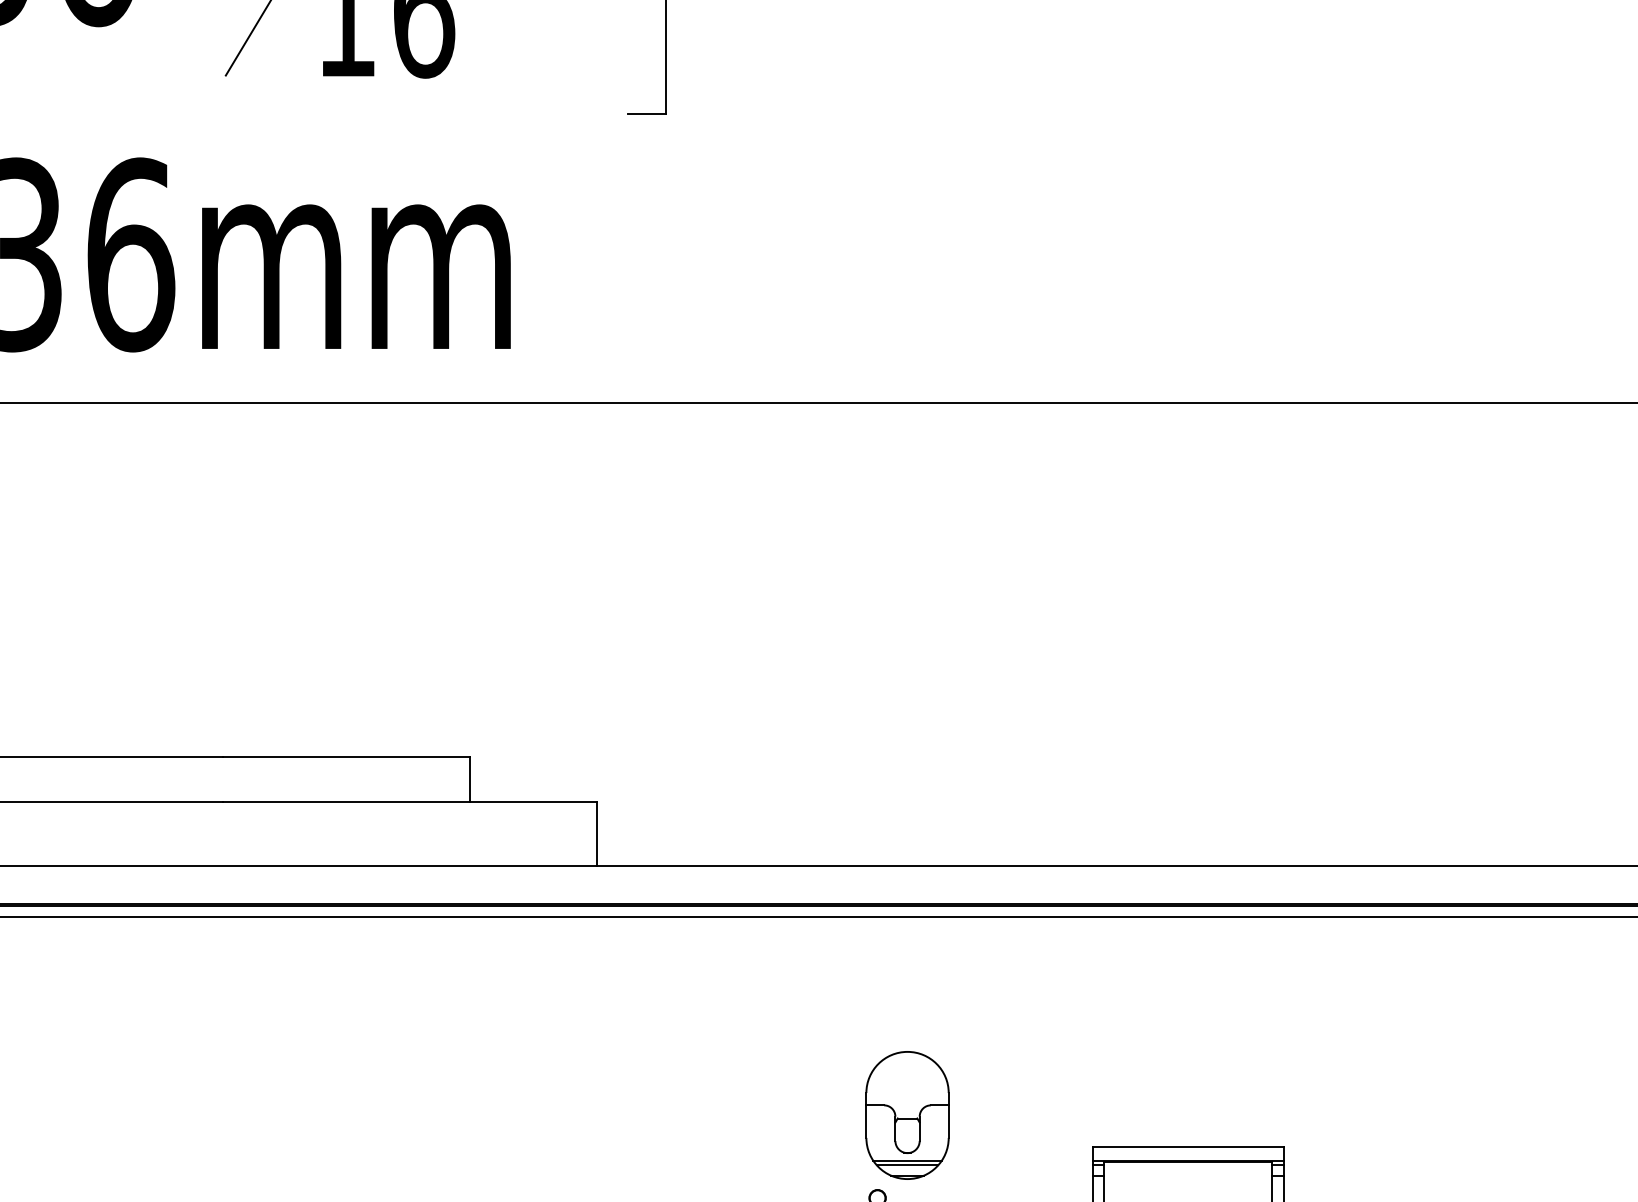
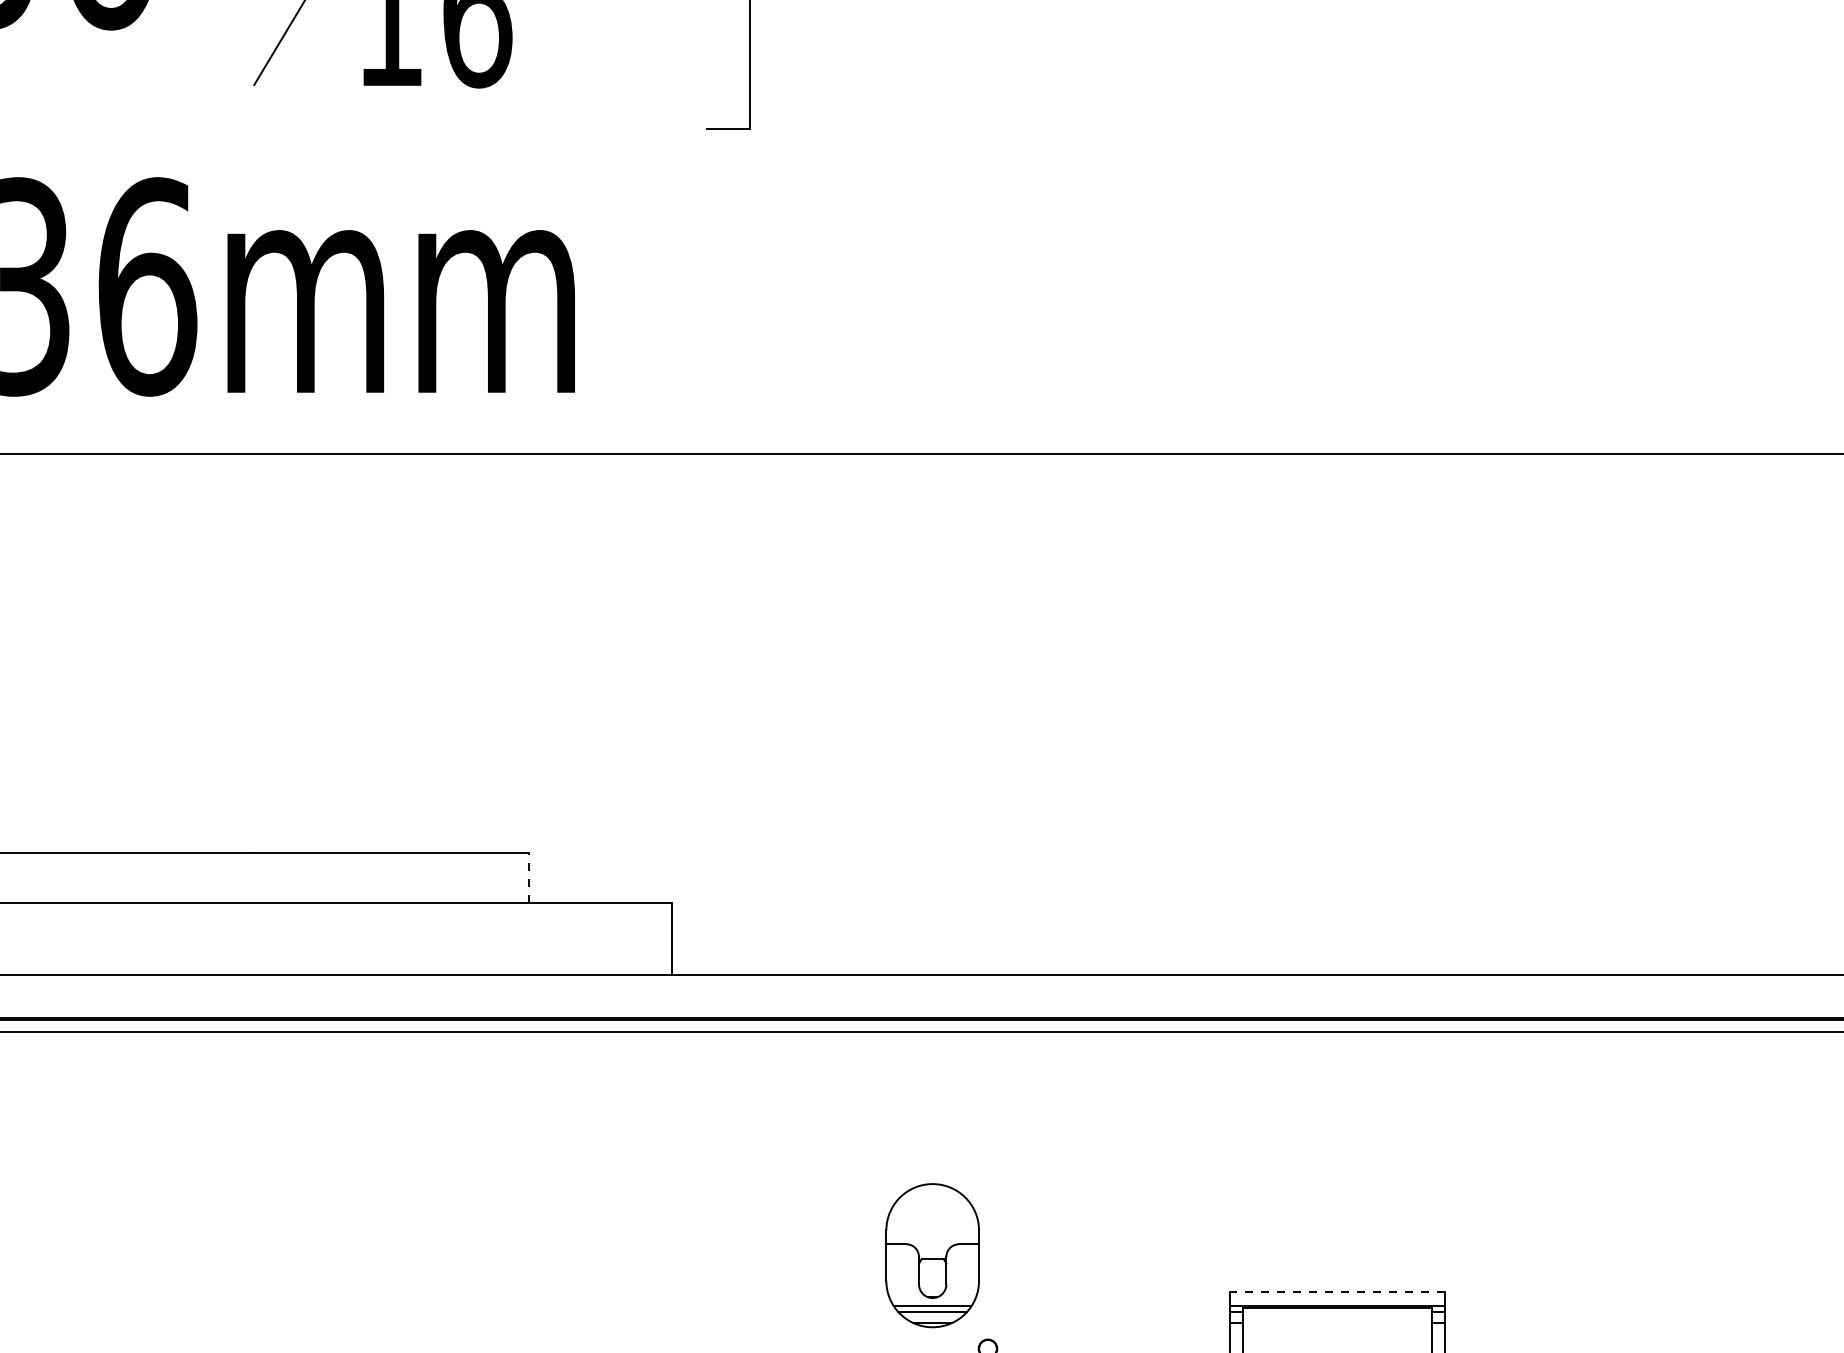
line: (469, 779) -> (528, 877), solid -> dashed
part: (907, 1115) -> (932, 1255), moved
line: (1188, 1147) -> (1337, 1291), solid -> dashed

